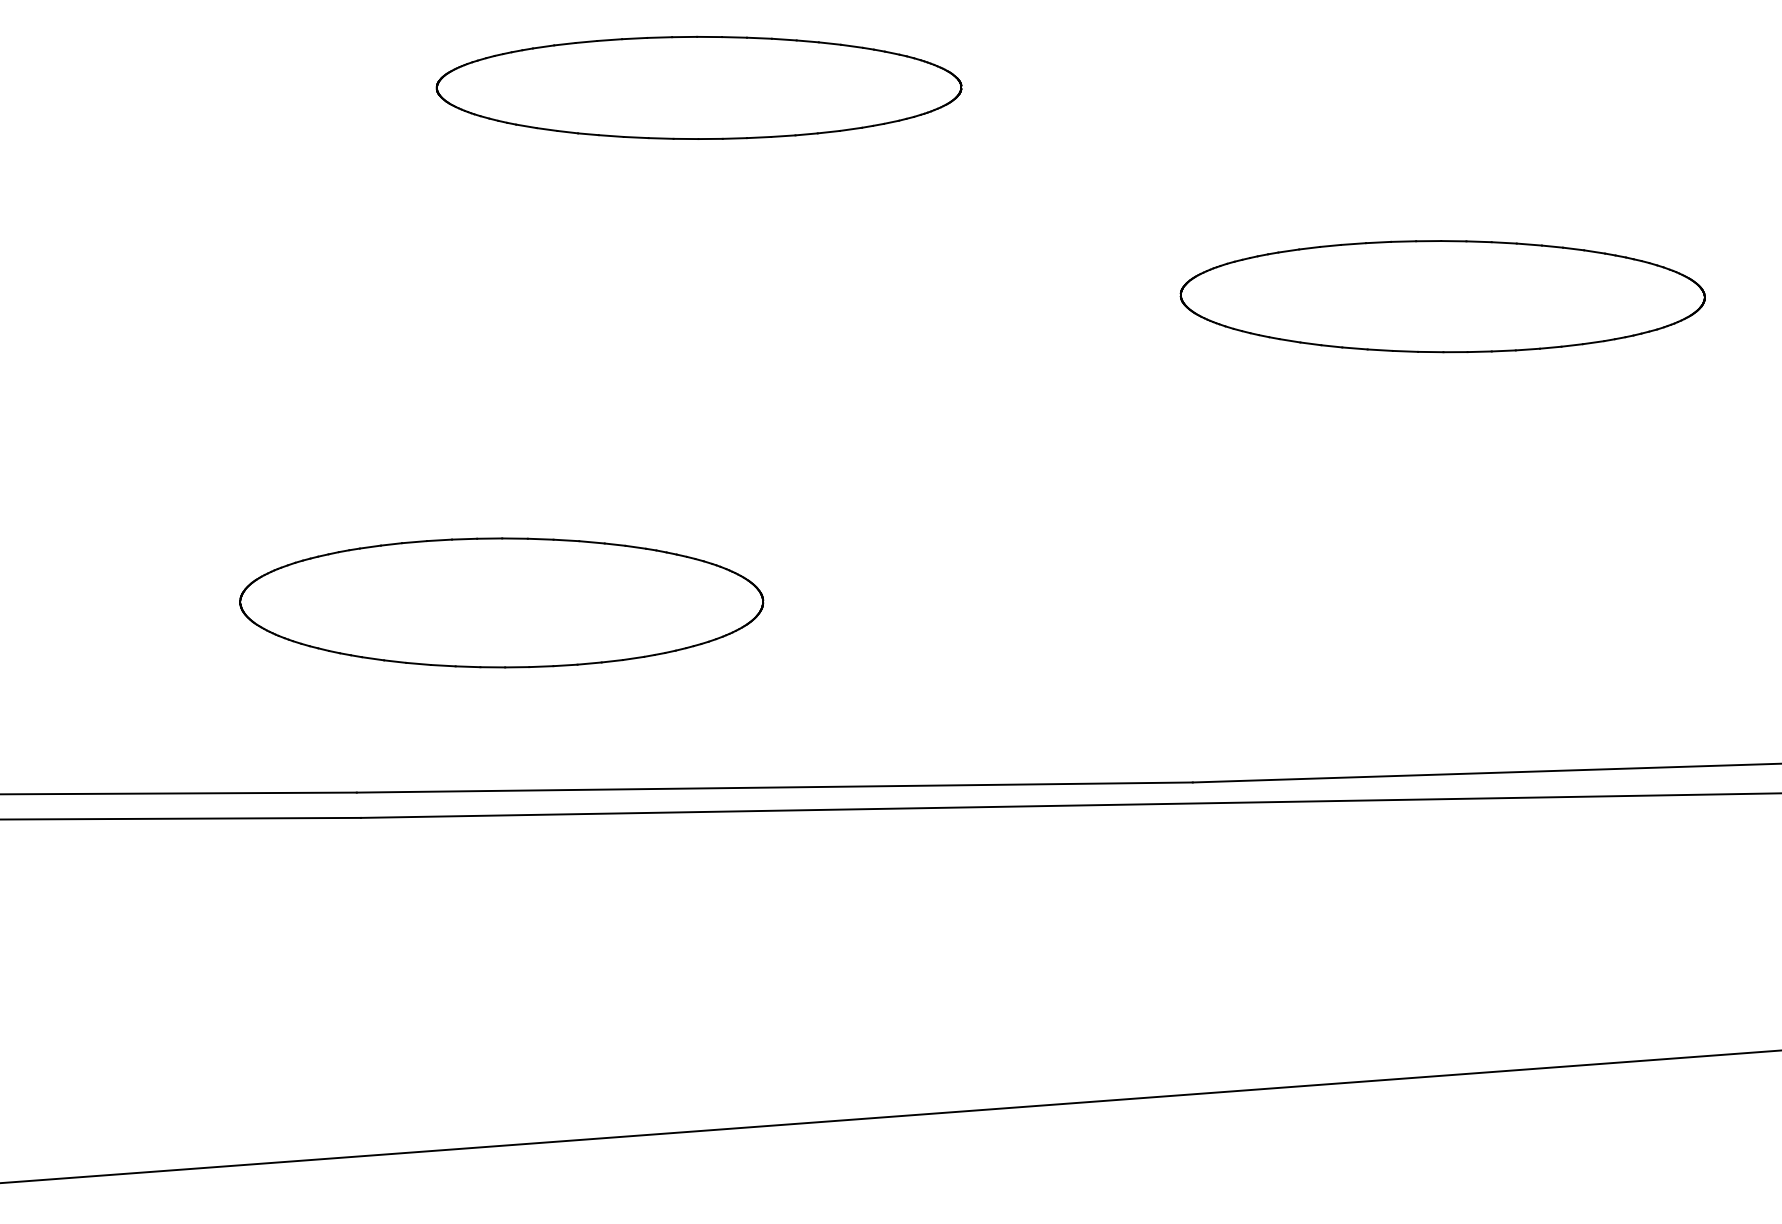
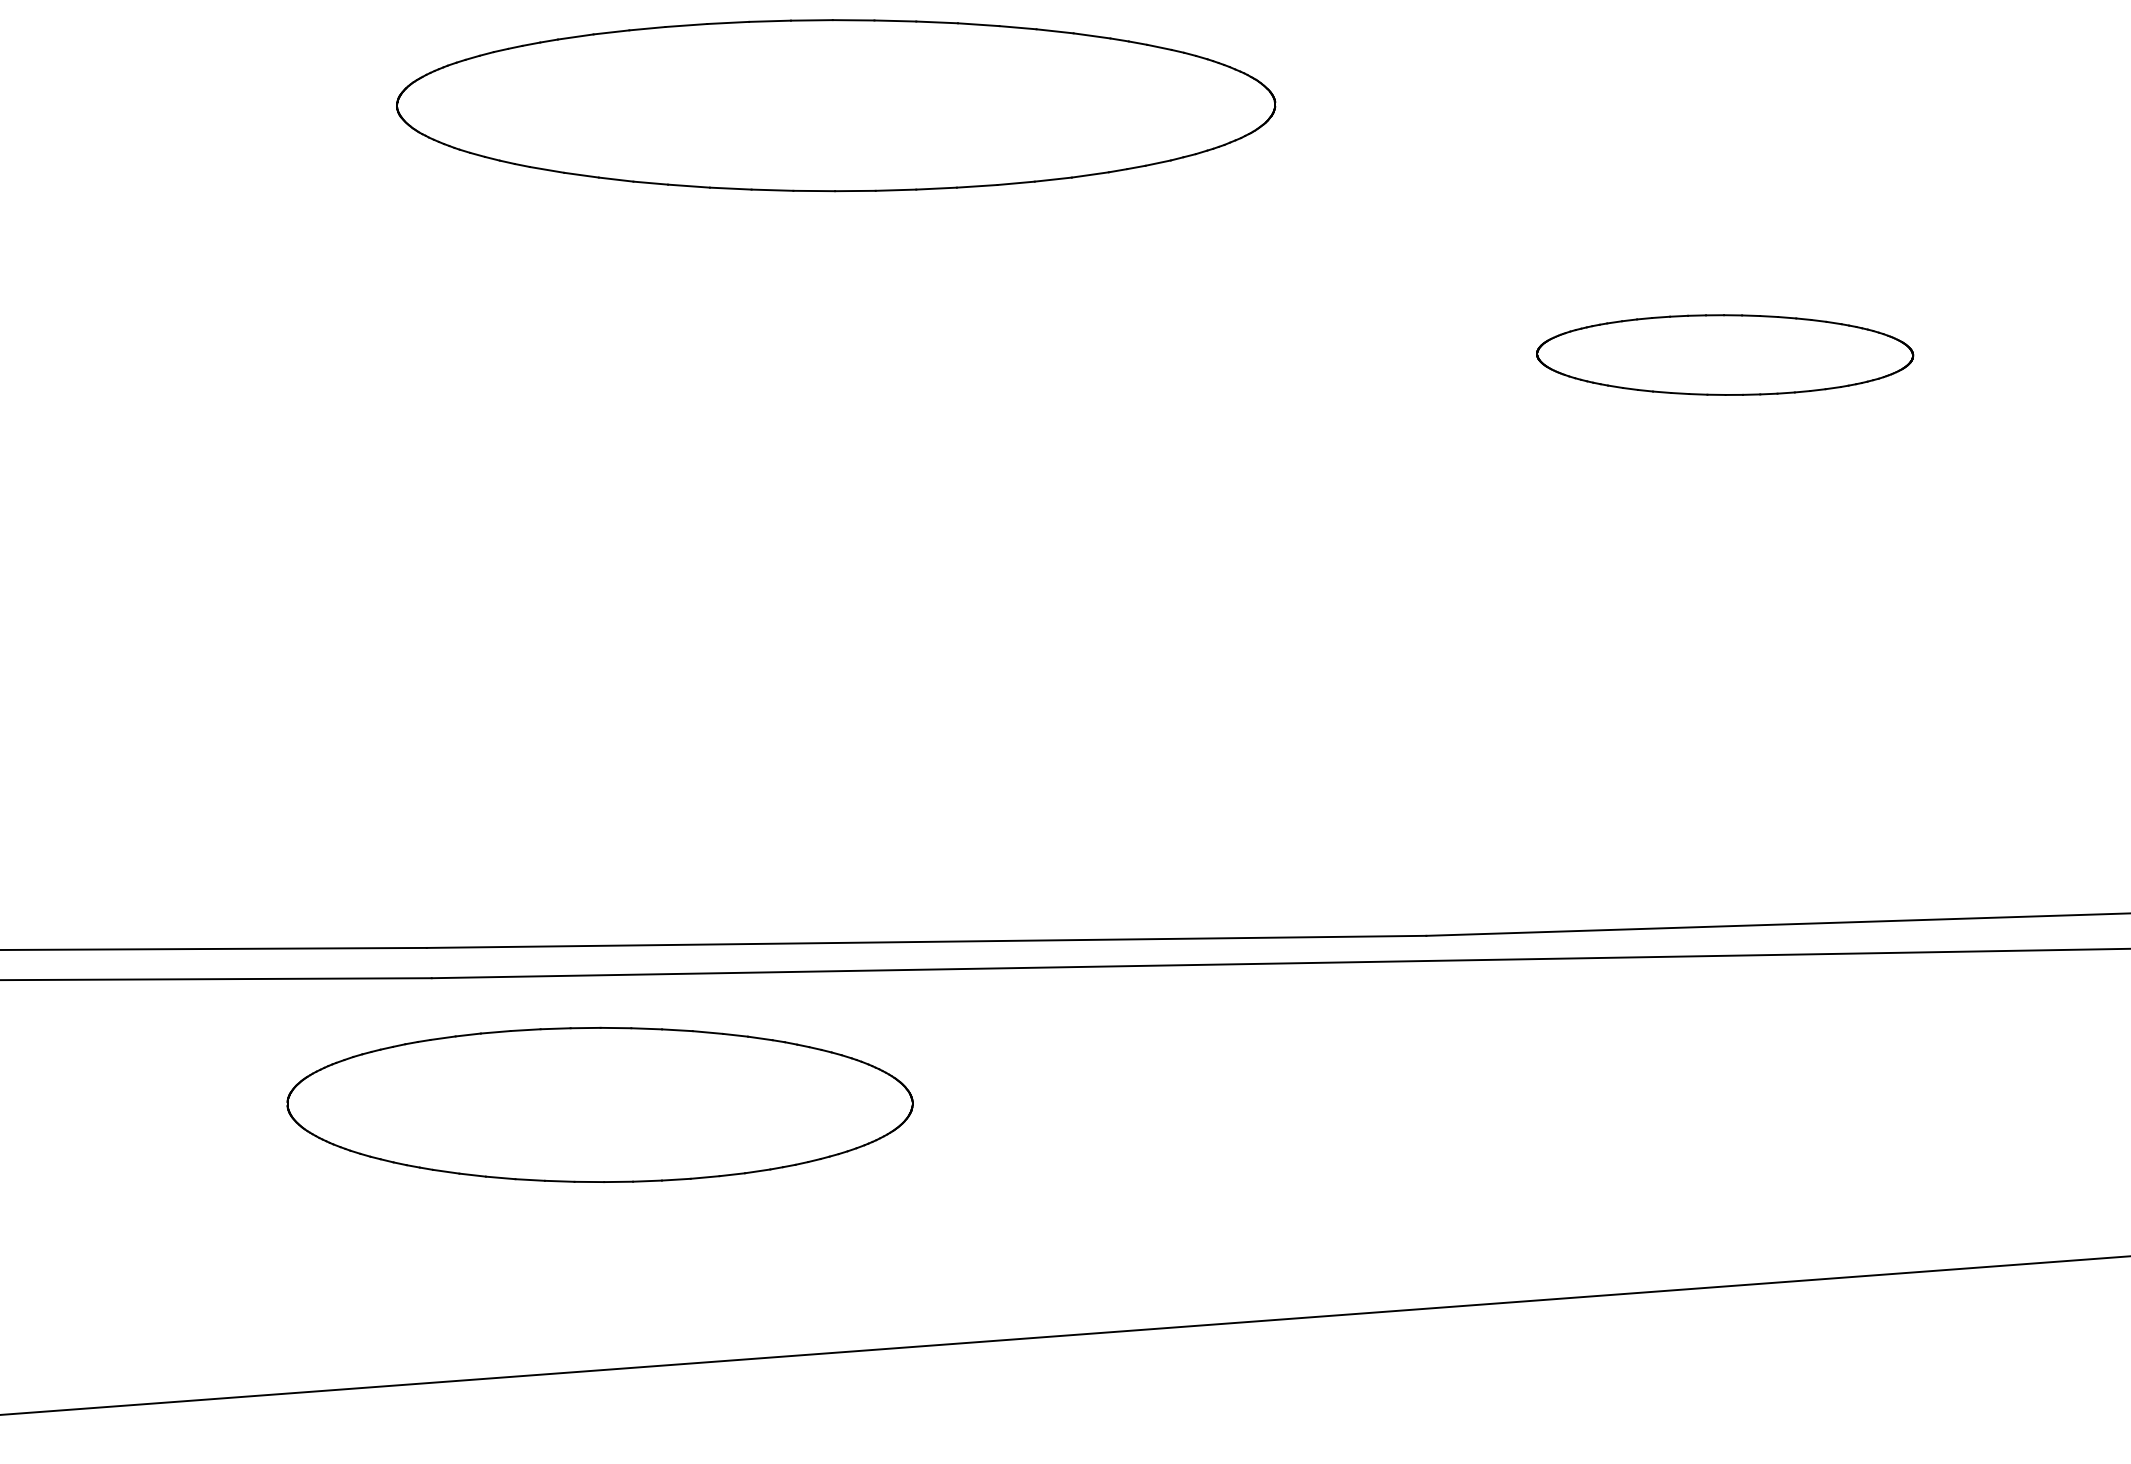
part: (698, 87) -> (835, 104), size x1.4
part: (1442, 296) -> (1724, 354), size x0.6
part: (501, 602) -> (599, 1104), moved

